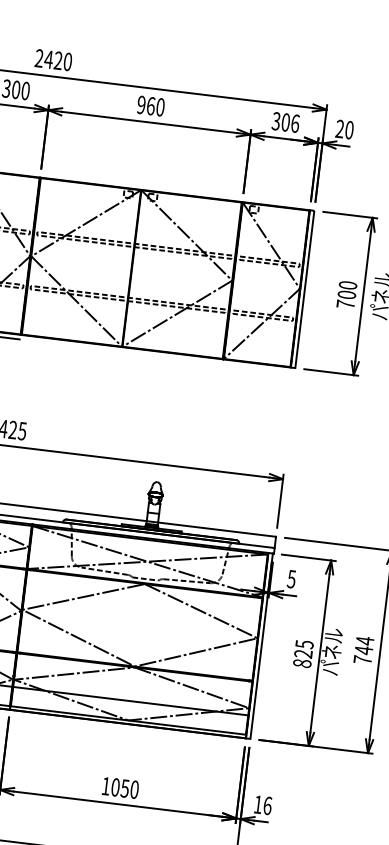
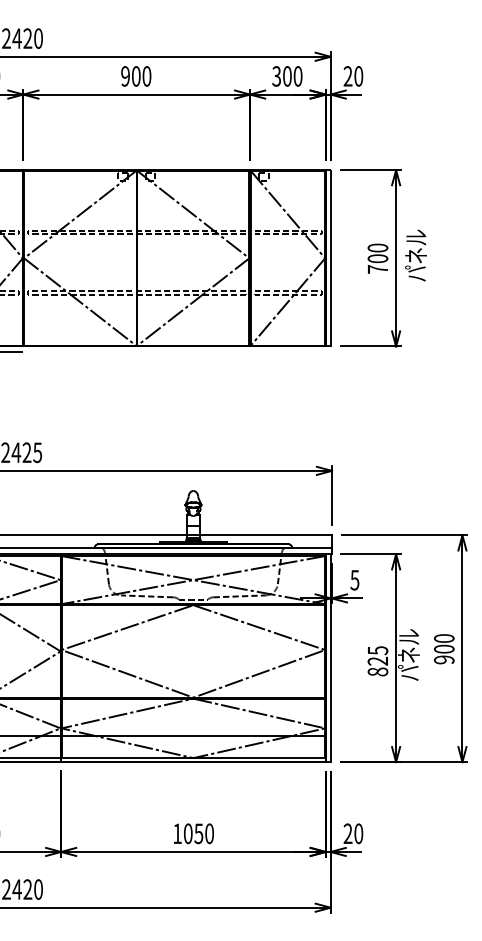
text: (151, 106) -> (136, 76), 960 -> 900
text: (294, 123) -> (297, 76), 306 -> 300
text: (364, 649) -> (444, 648), 744 -> 900
text: (263, 805) -> (353, 833), 16 -> 20

